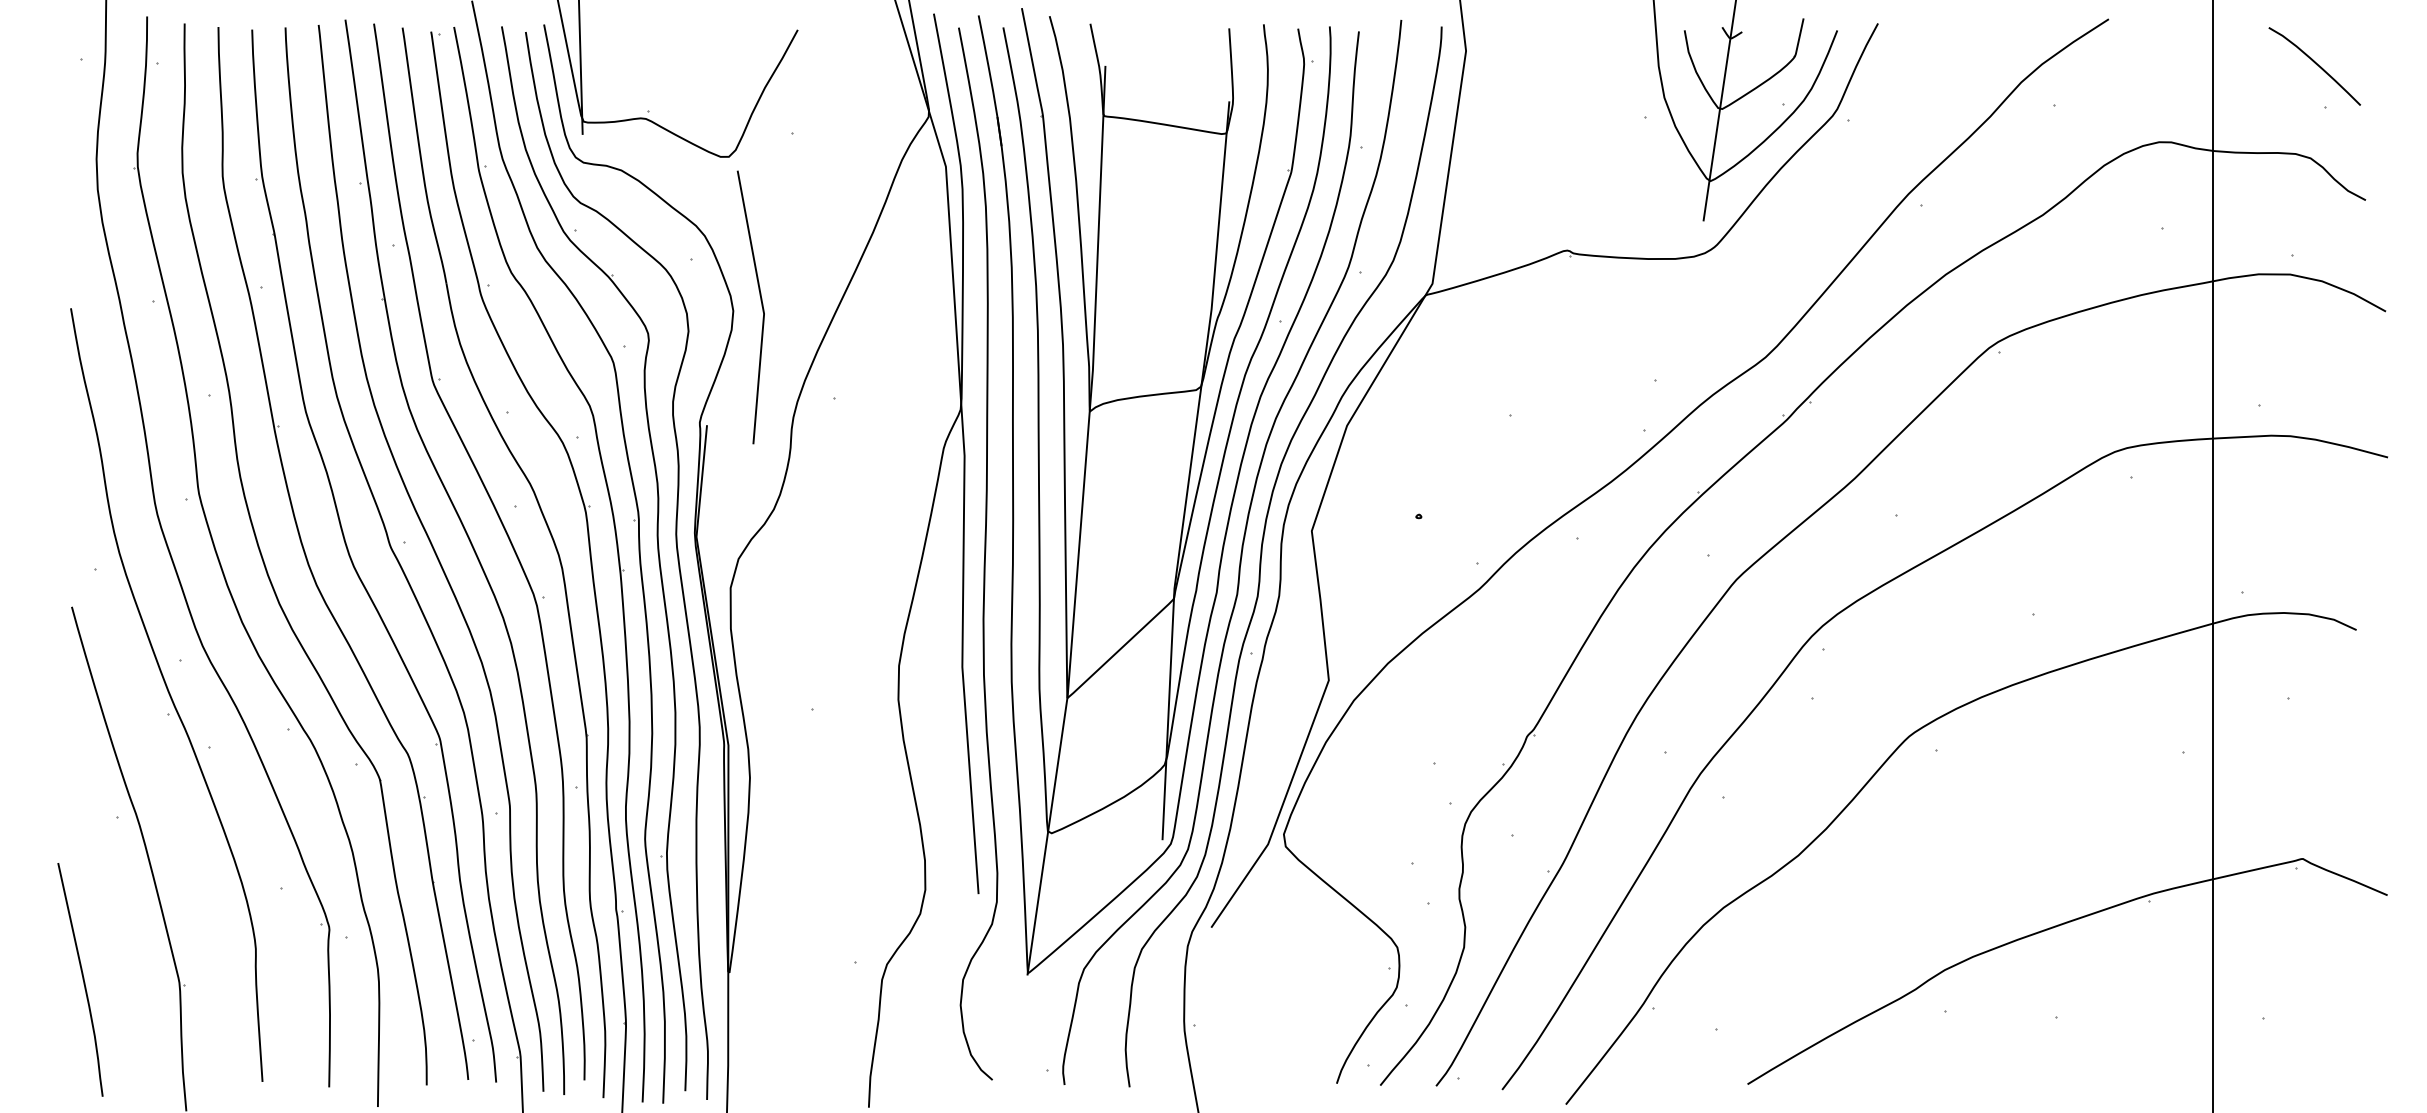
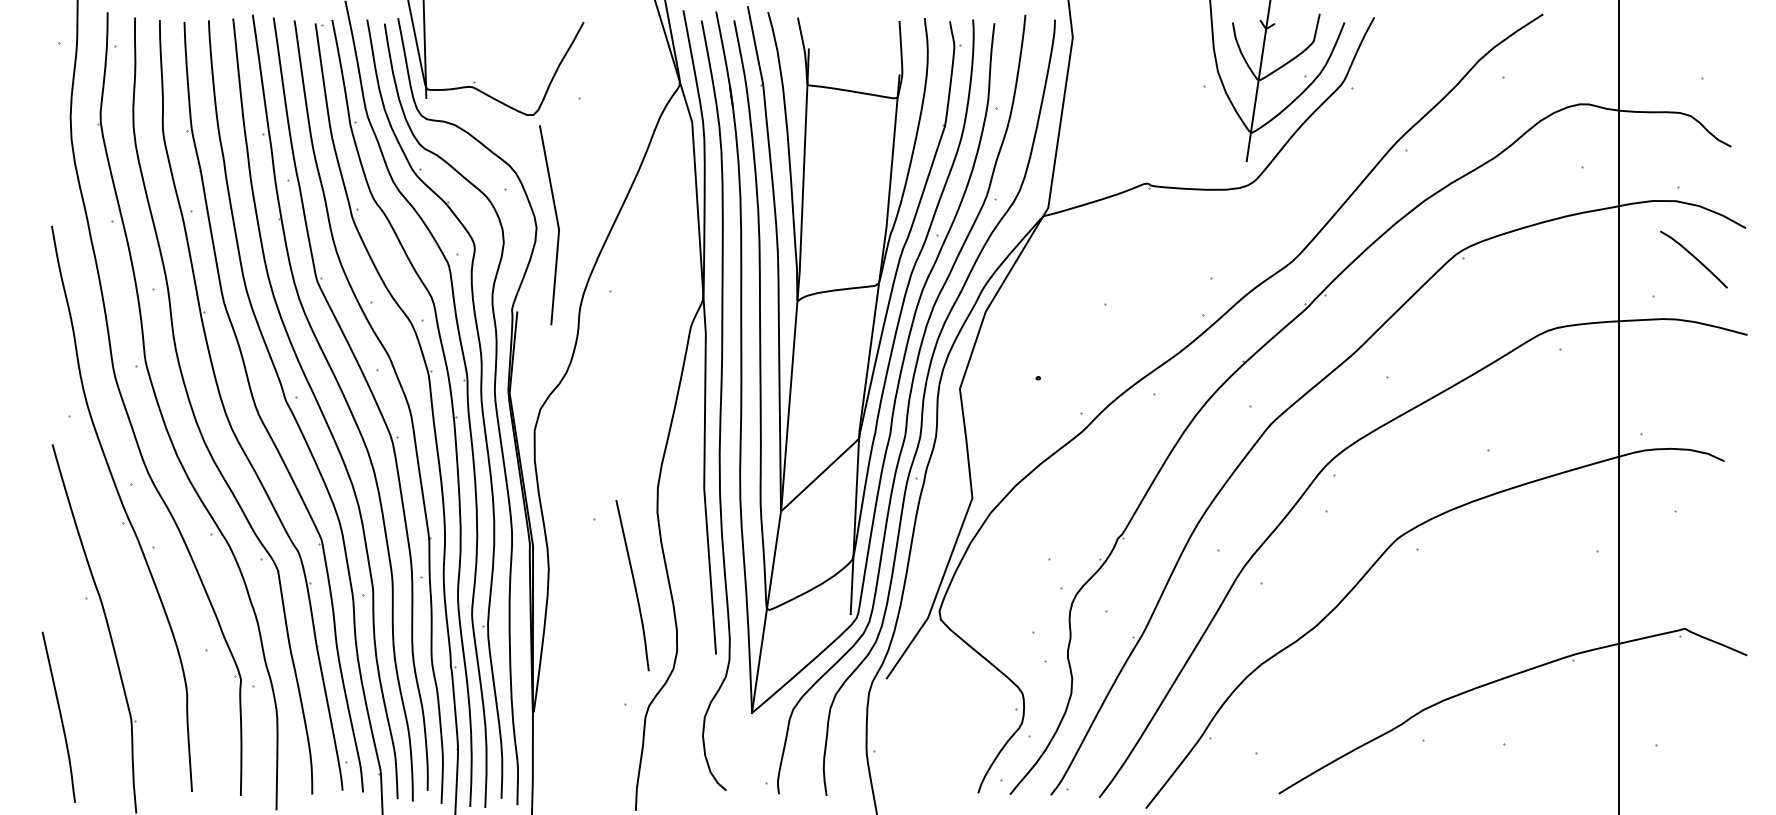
curve: (2315, 64) -> (1694, 258), moved
curve: (866, 799) -> (634, 585), added

